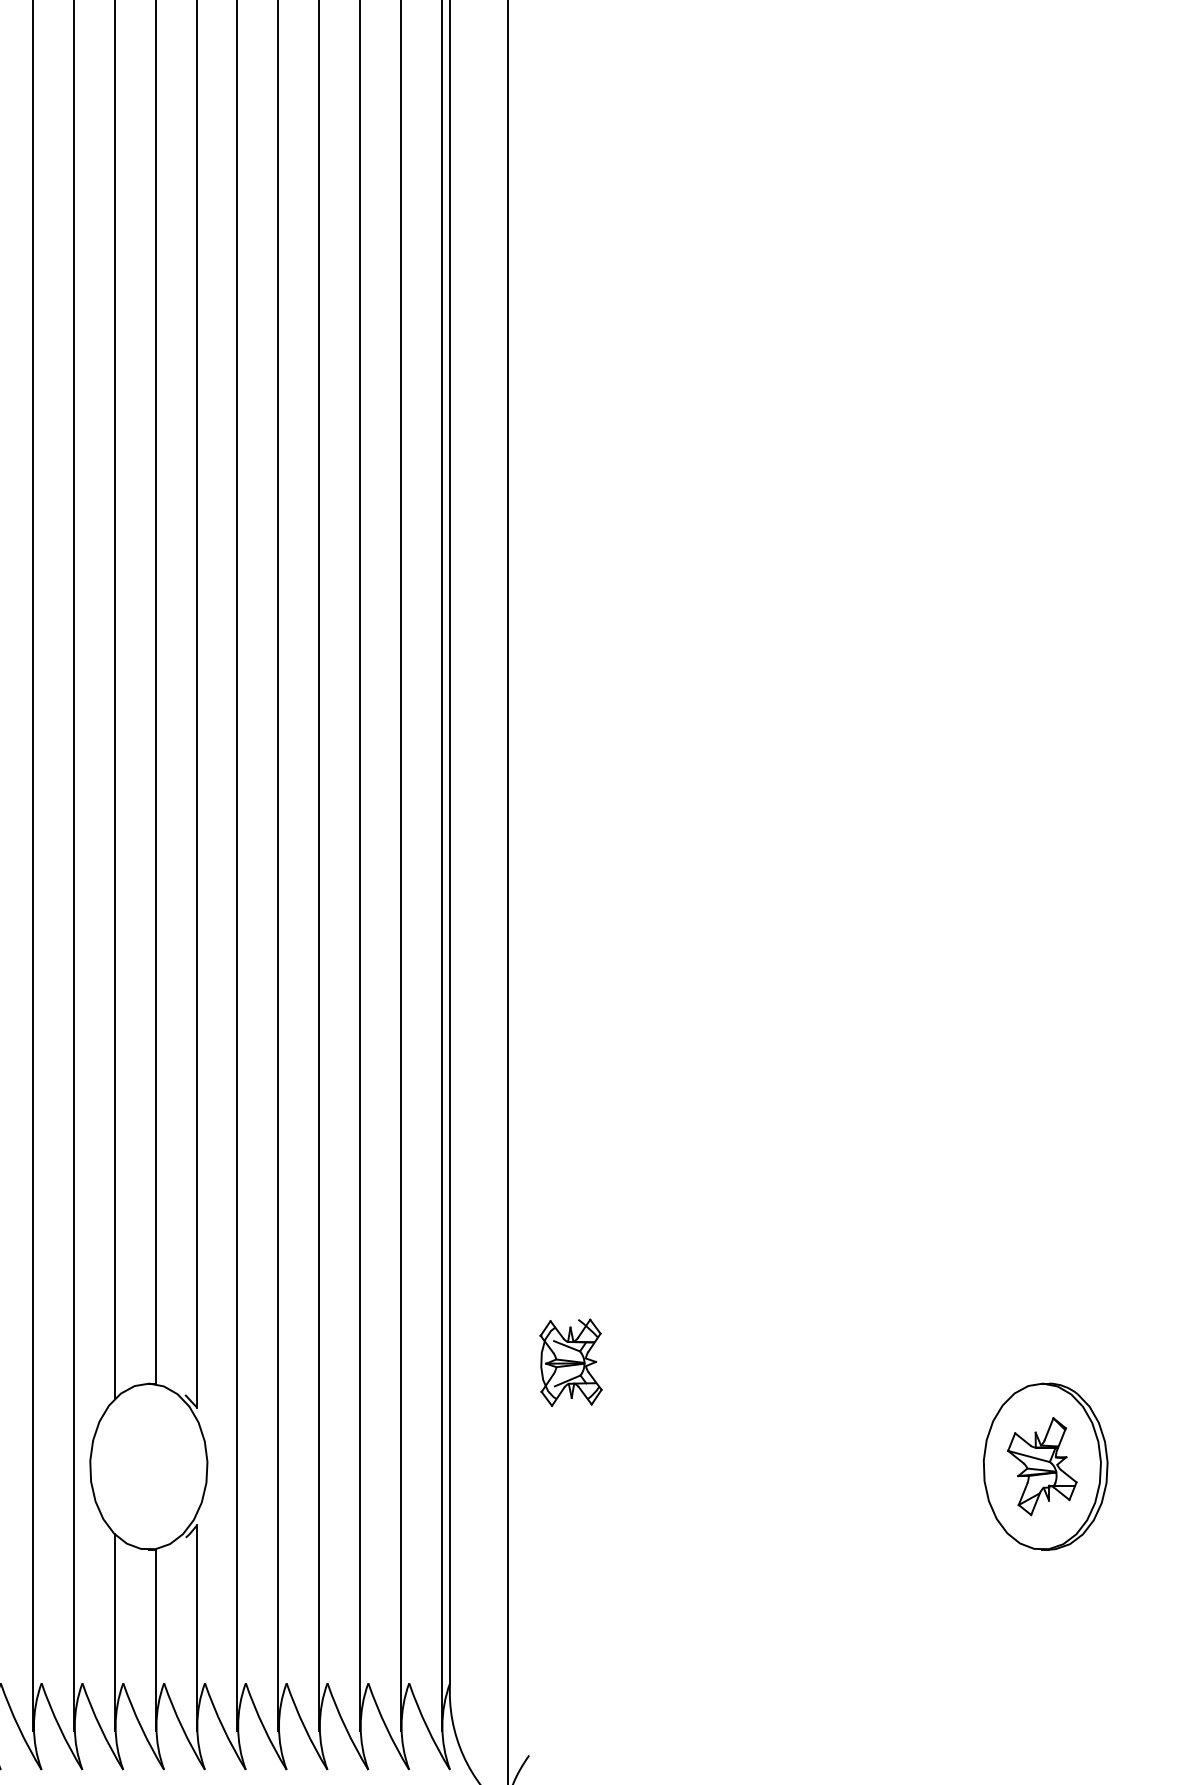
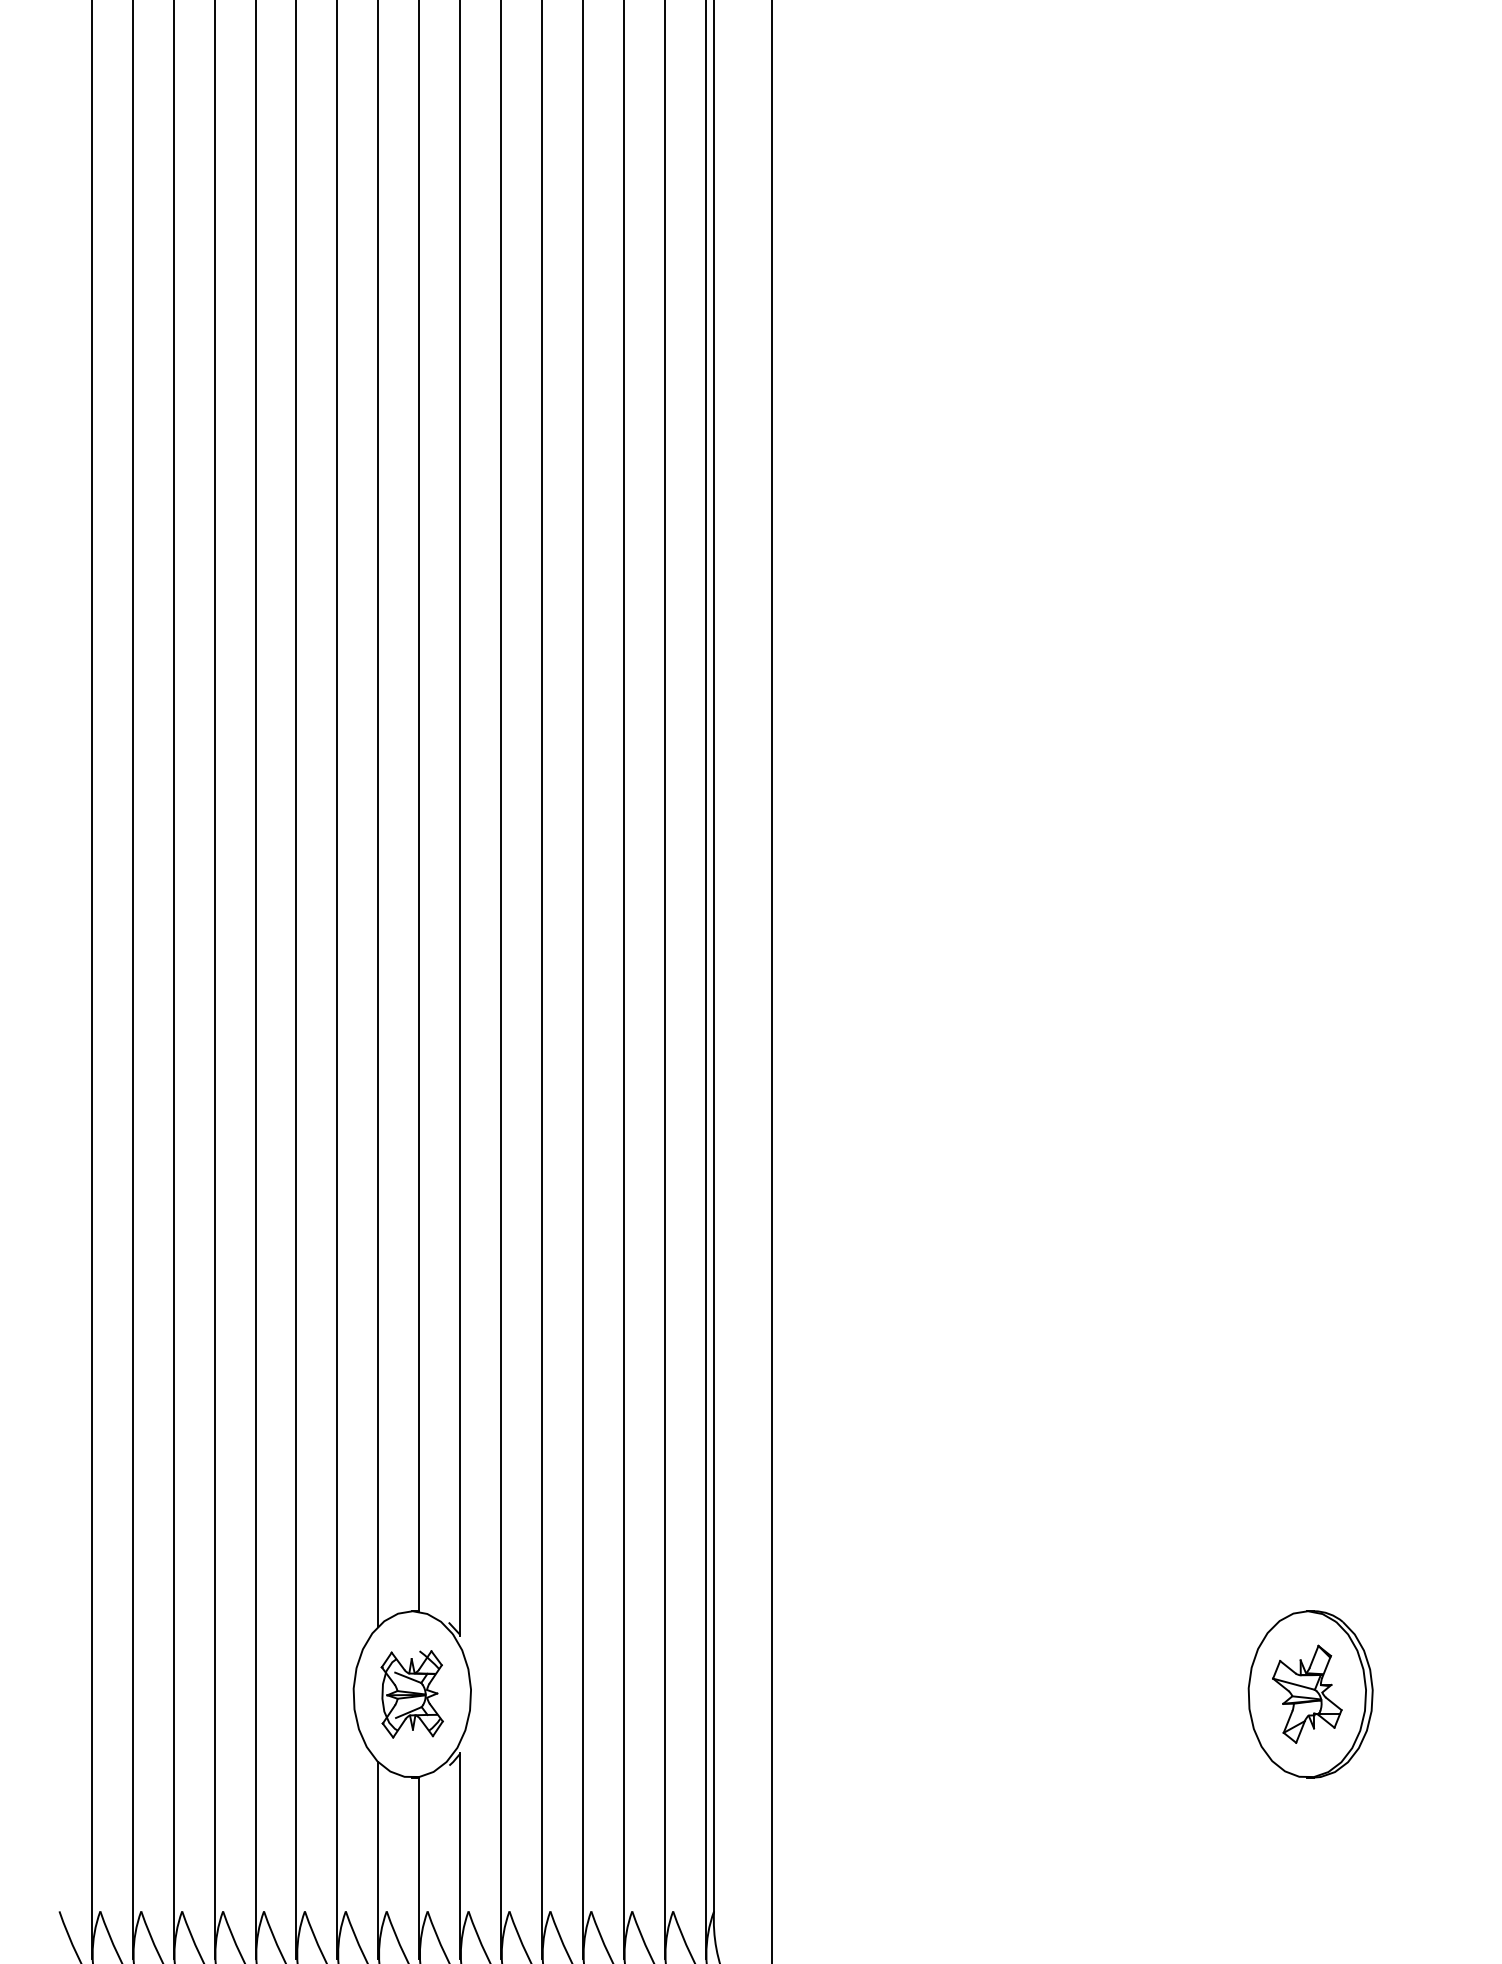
part: (570, 1362) -> (411, 1694), moved

